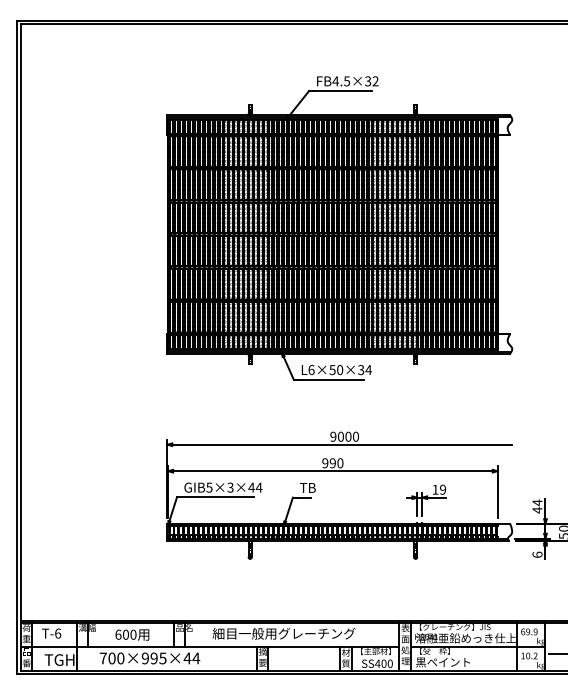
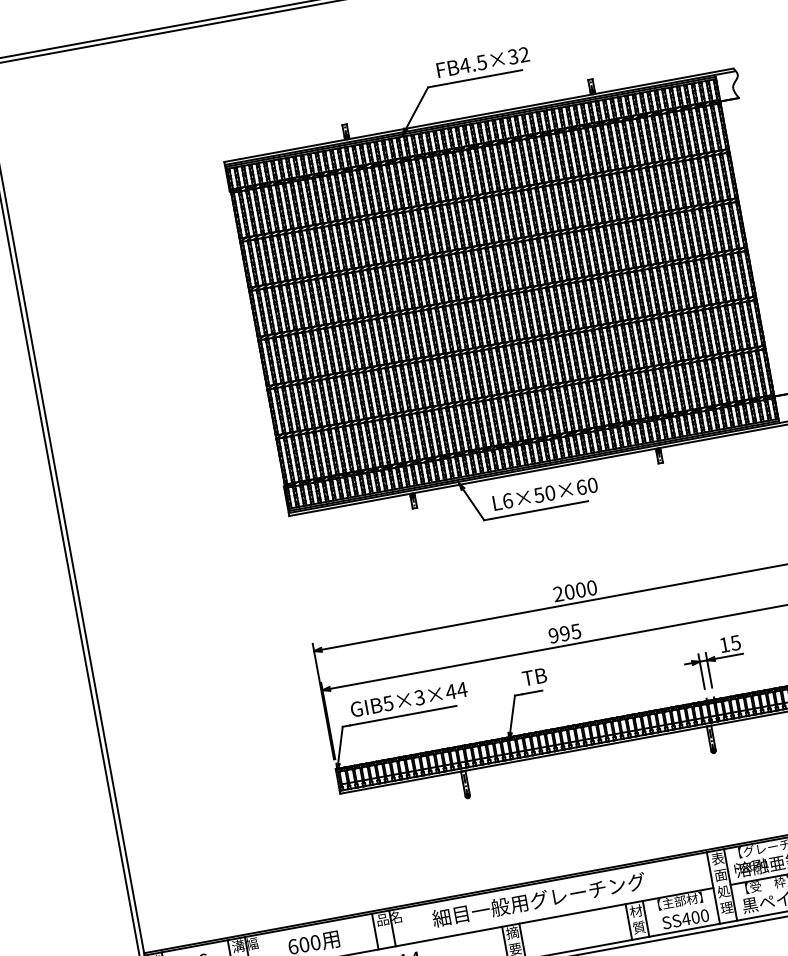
text: (364, 370) -> (586, 487), L6×50×34 -> L6×50×60
text: (333, 436) -> (558, 593), 9000 -> 2000
text: (340, 463) -> (576, 631), 990 -> 995
text: (442, 489) -> (734, 642), 19 -> 15

